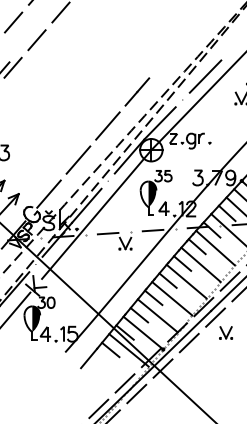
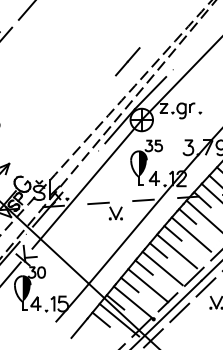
line: (205, 76) -> (195, 46), removed
line: (107, 125) -> (97, 95), removed
line: (78, 159) -> (68, 129), removed
line: (48, 193) -> (38, 163), removed
line: (86, 205) -> (76, 175), removed

